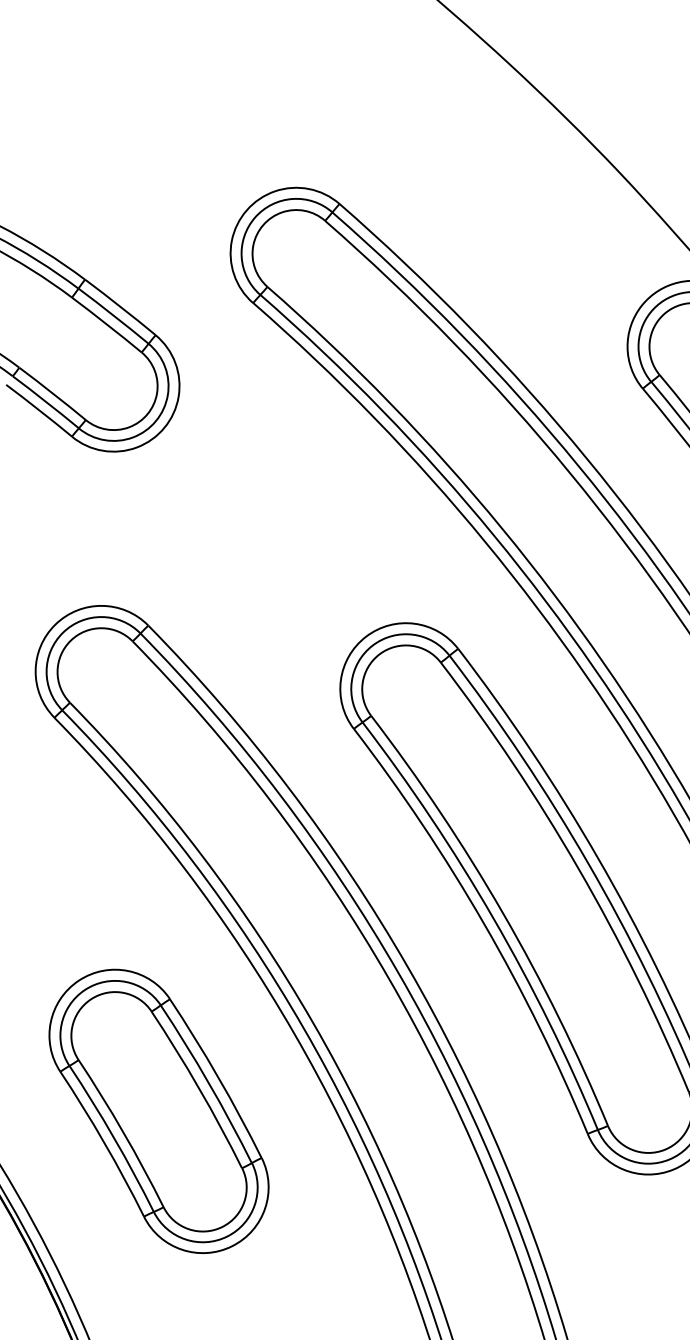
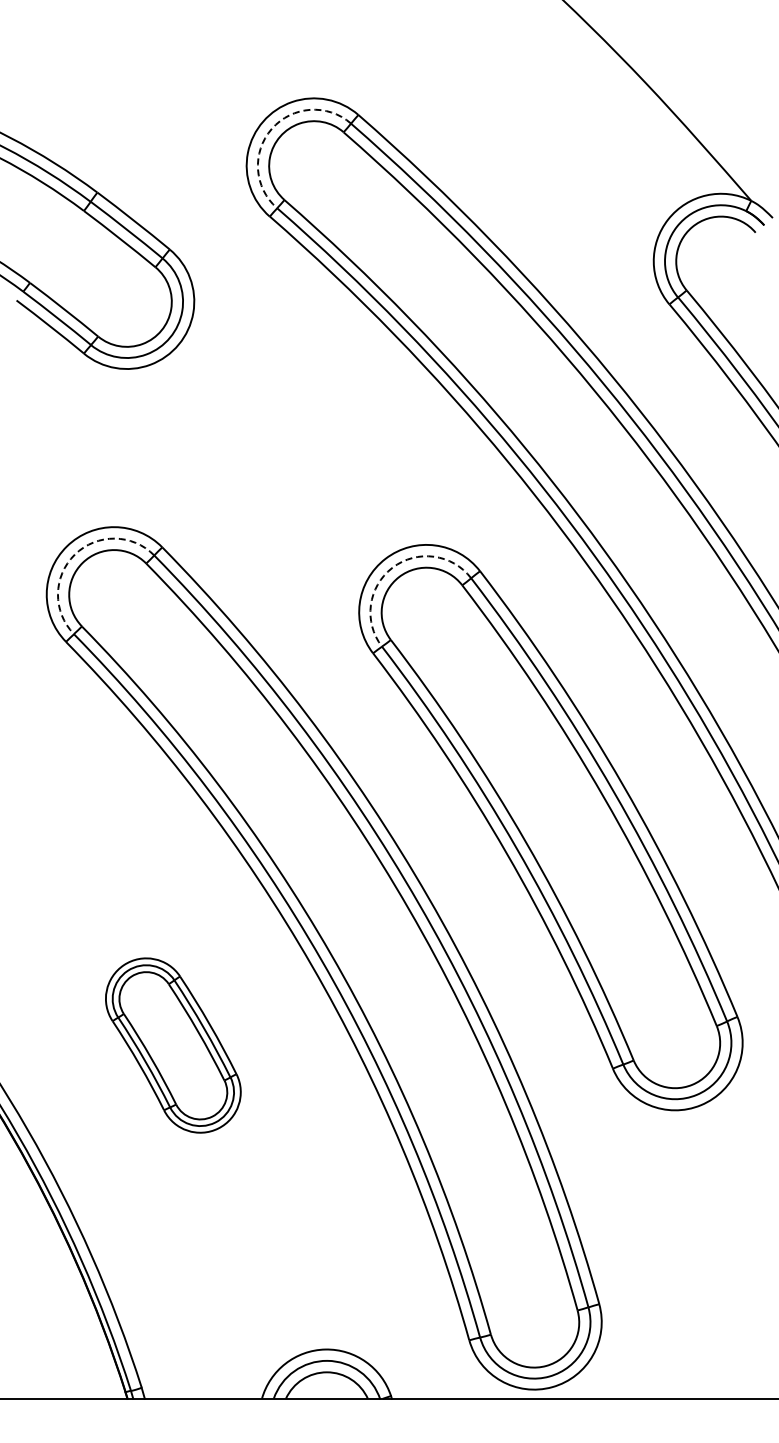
arc: (254, 217) -> (271, 128), solid -> dashed
arc: (62, 632) -> (74, 554), solid -> dashed
arc: (372, 645) -> (392, 567), solid -> dashed
part: (159, 1111) -> (173, 1045), size x0.6

